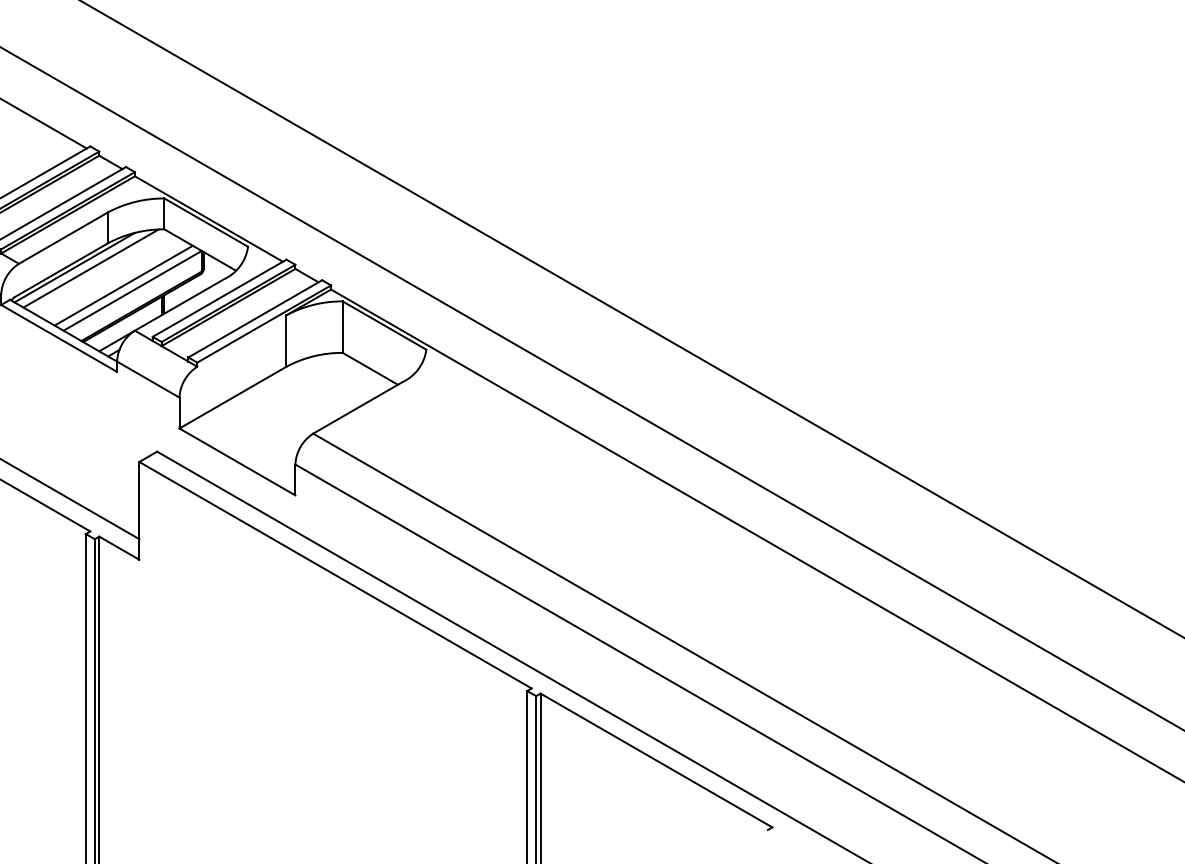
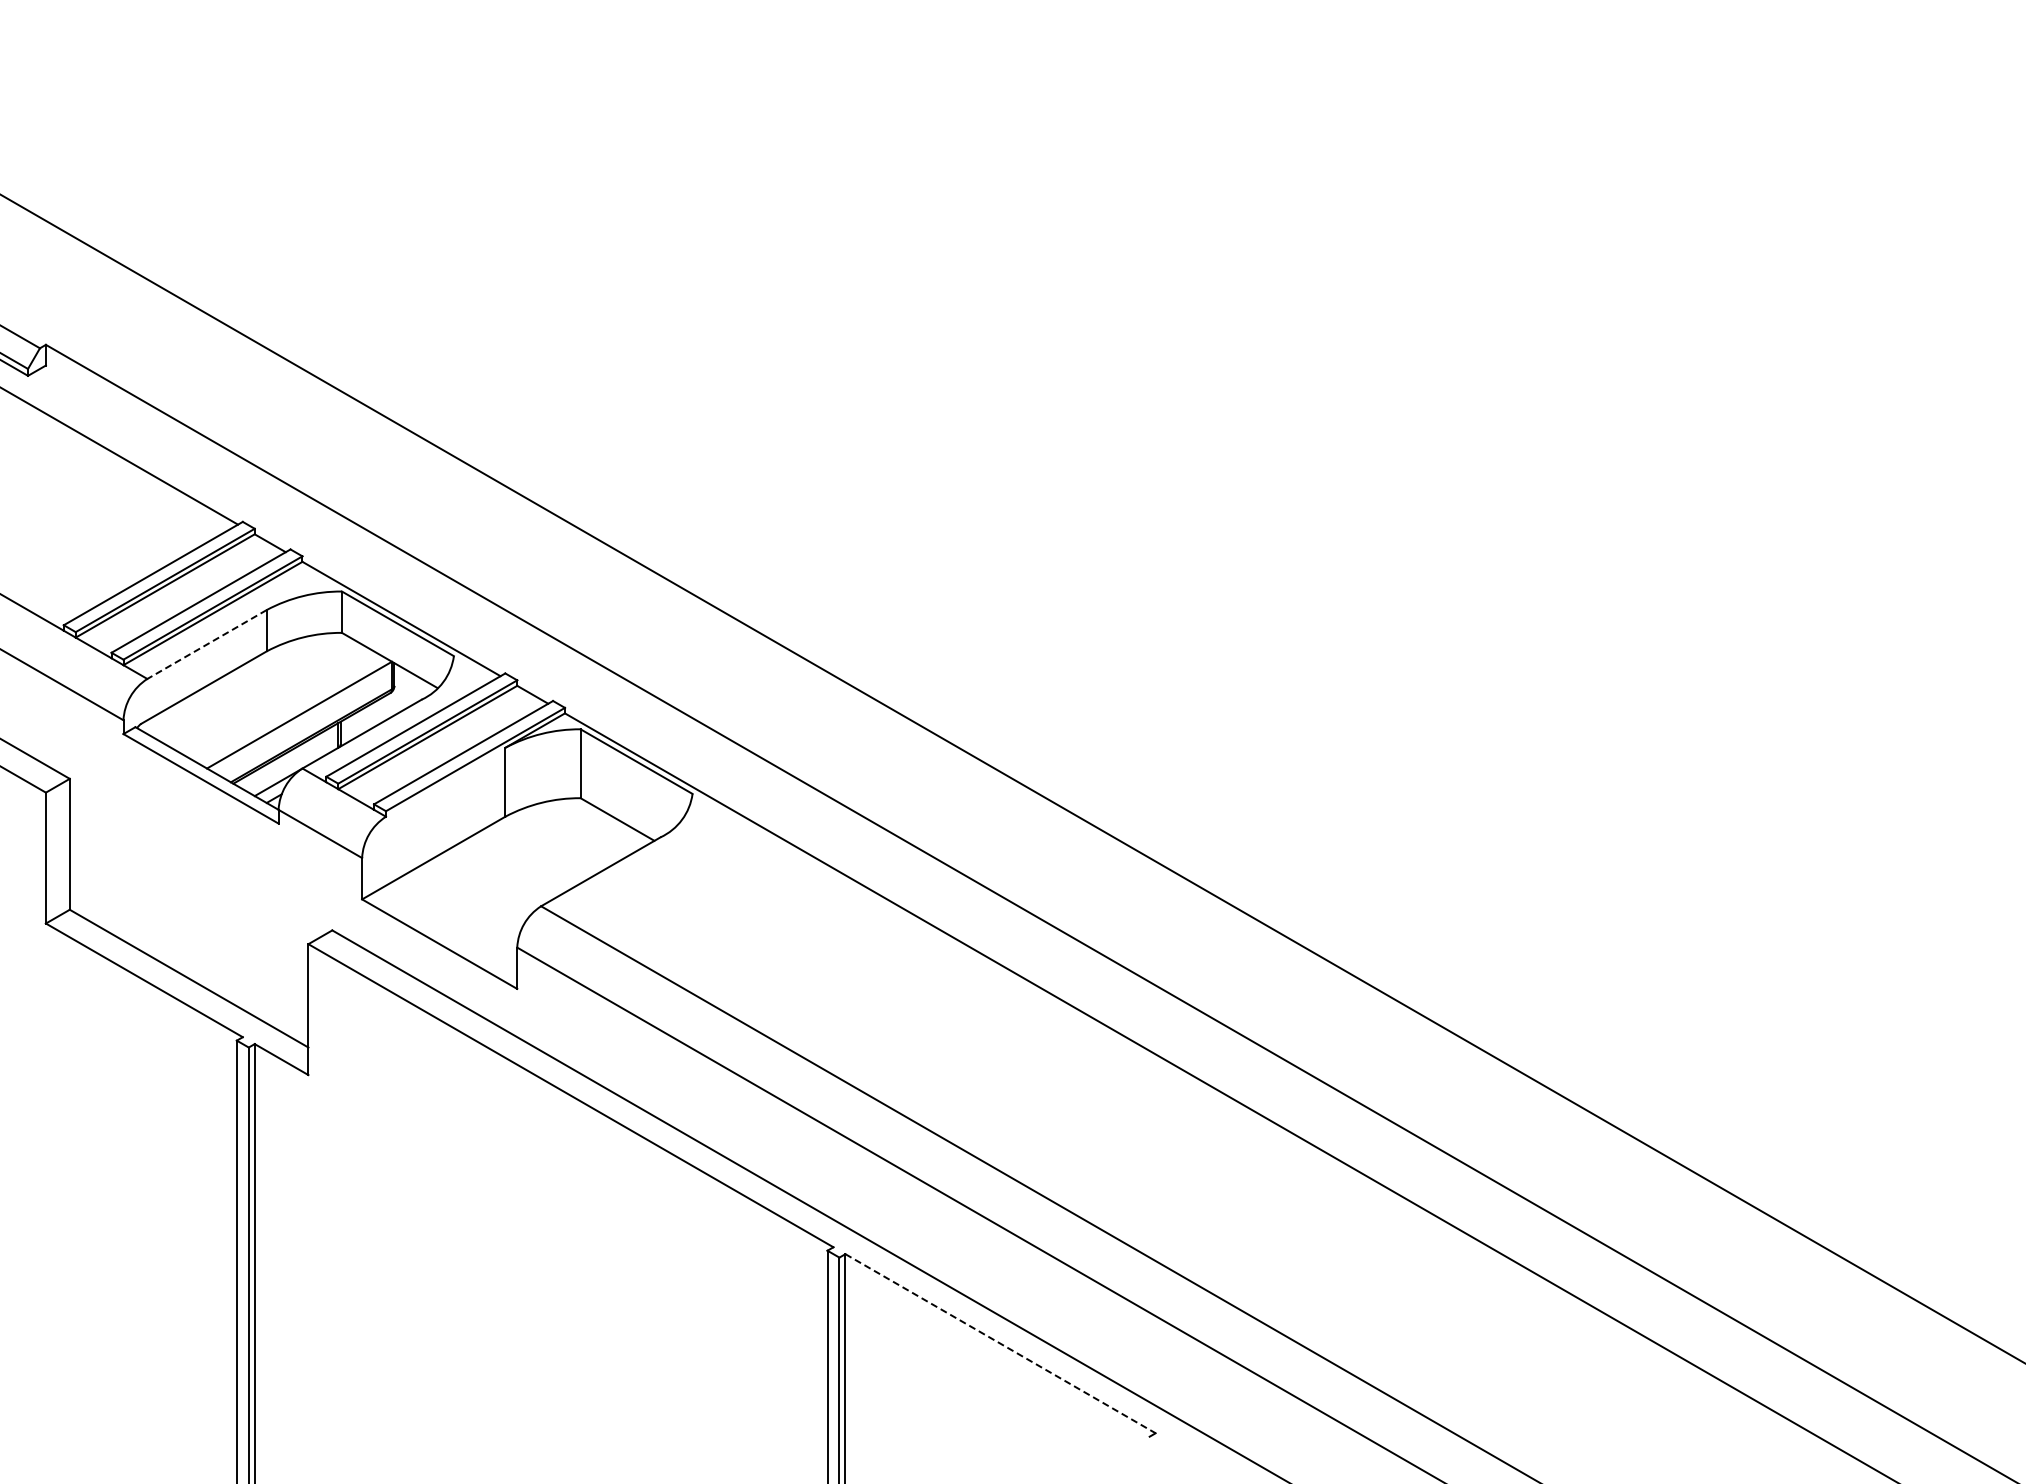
line: (63, 238) -> (207, 644), solid -> dashed
line: (74, 267) -> (221, 683), removed
line: (90, 268) -> (243, 685), removed
line: (123, 285) -> (287, 707), removed
line: (656, 760) -> (1000, 1343), solid -> dashed

